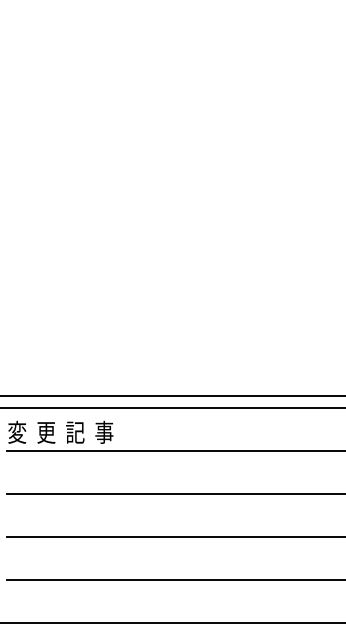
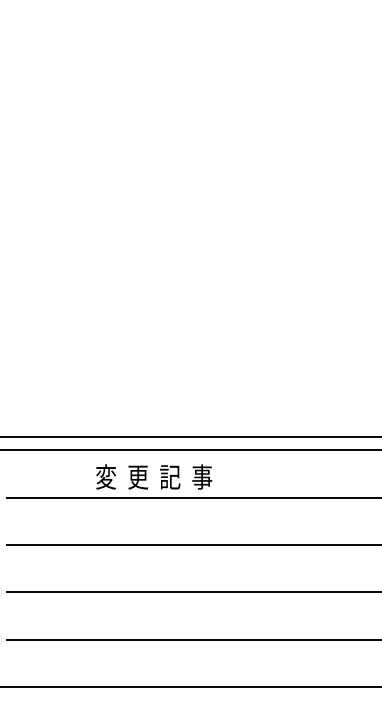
text: (61, 431) -> (154, 476), moved

